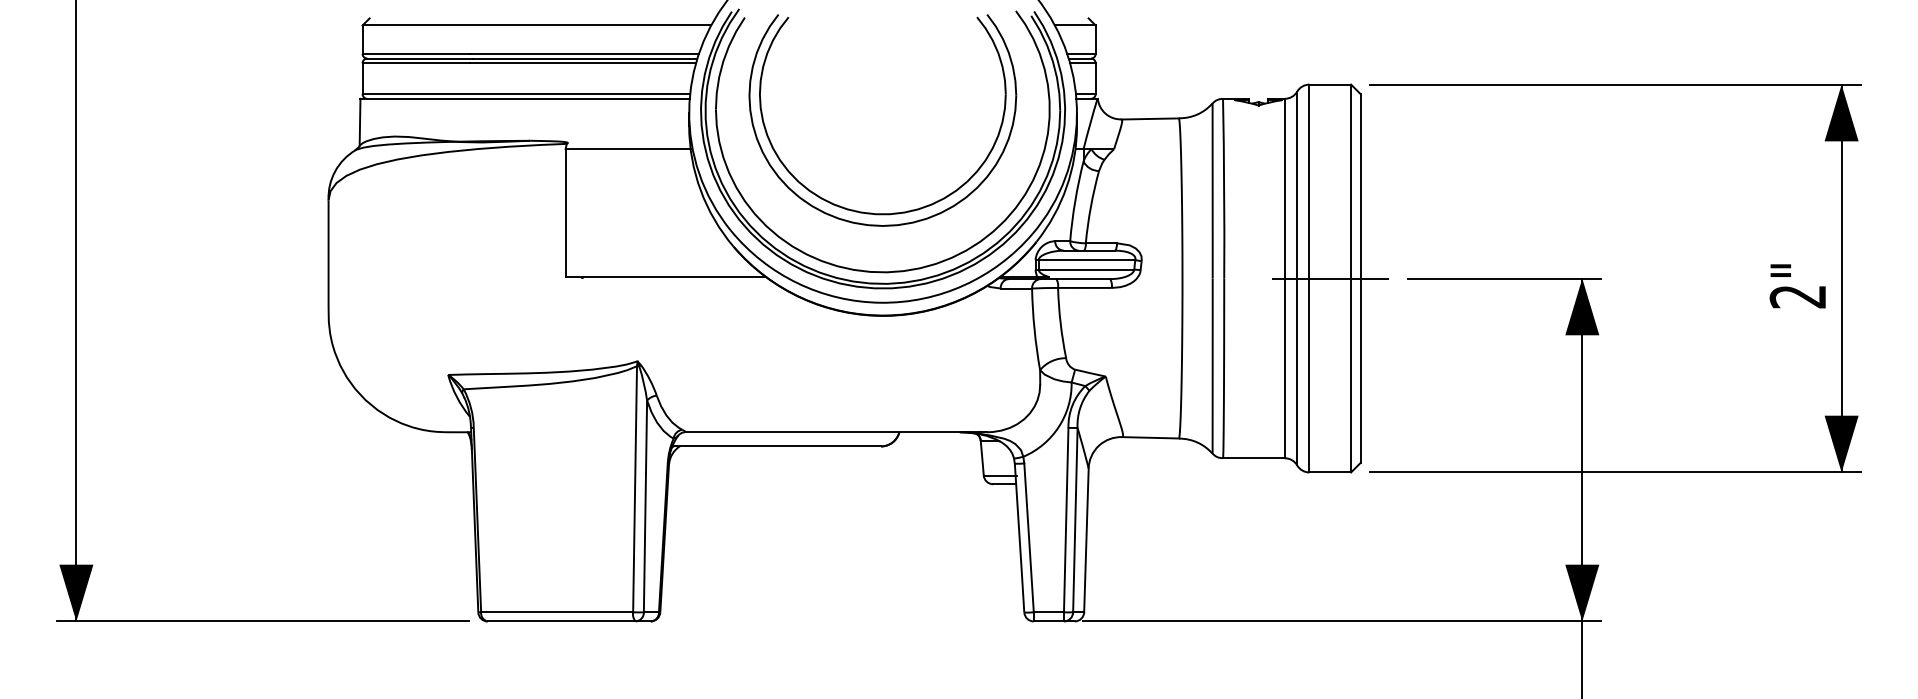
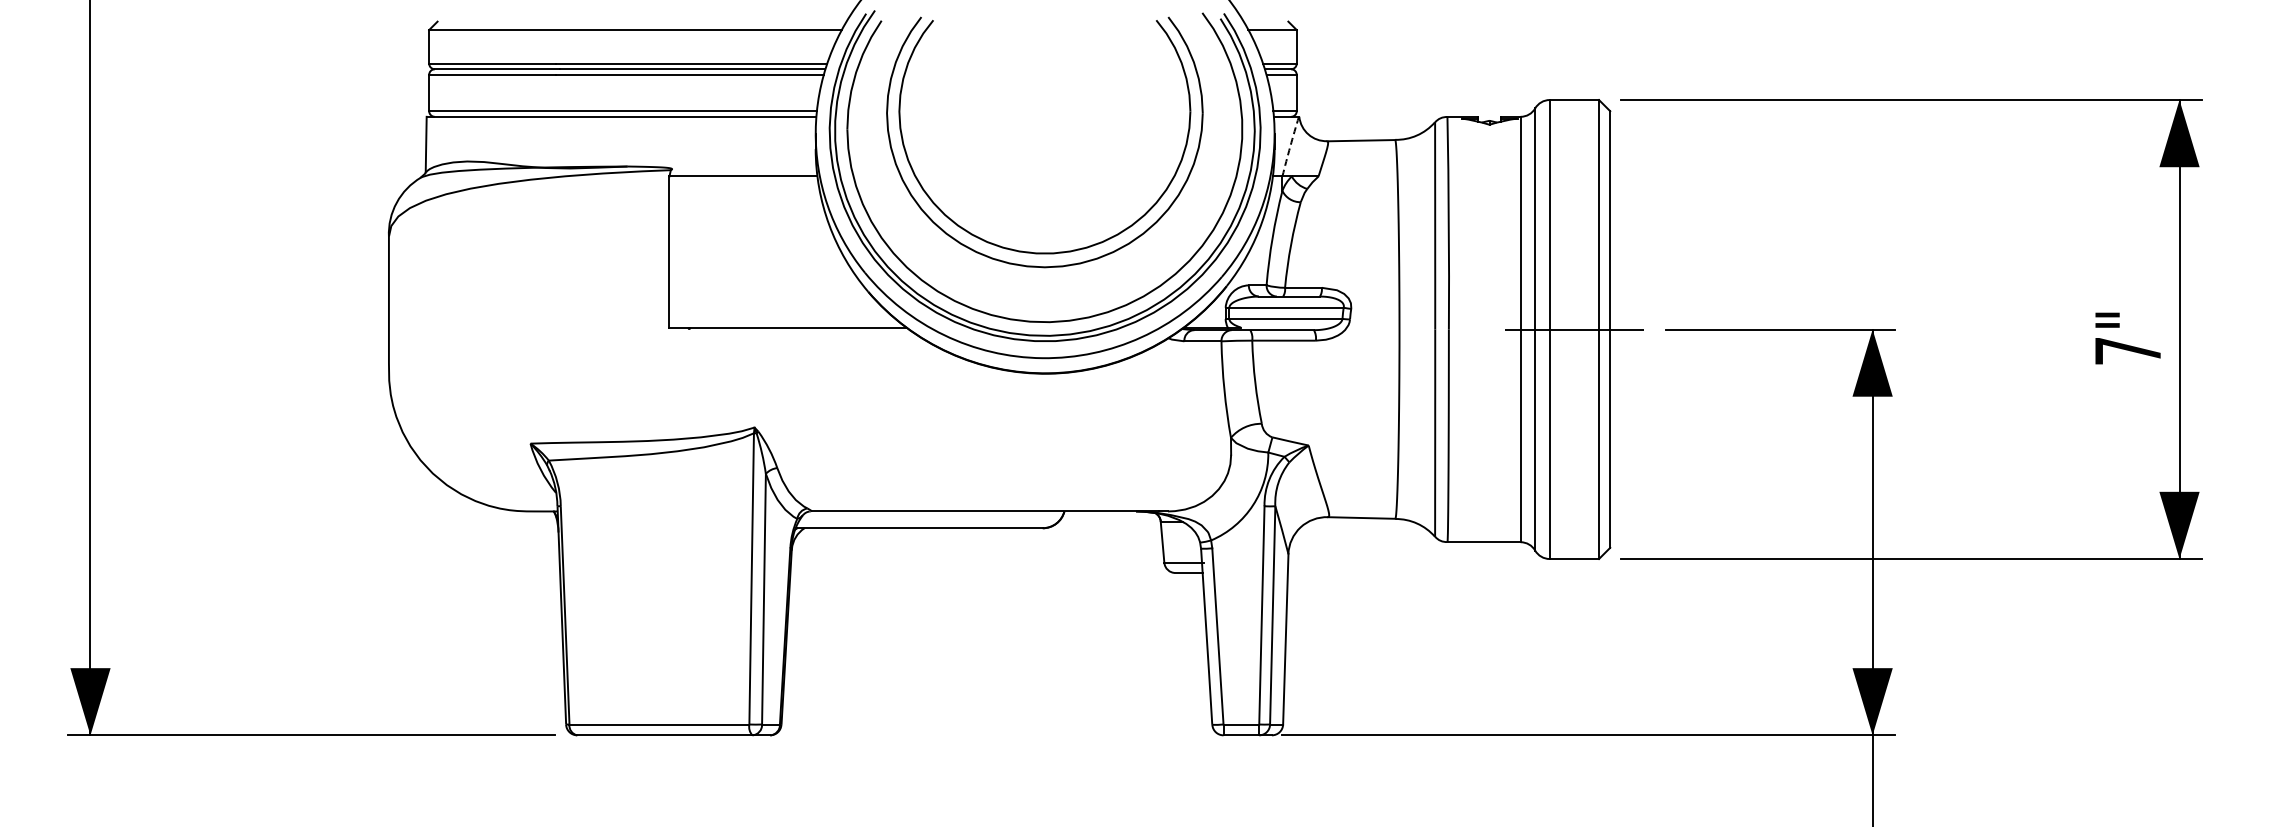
arc: (1090, 123) -> (1290, 146), solid -> dashed
text: (1797, 297) -> (2127, 351), 2" -> 7"

